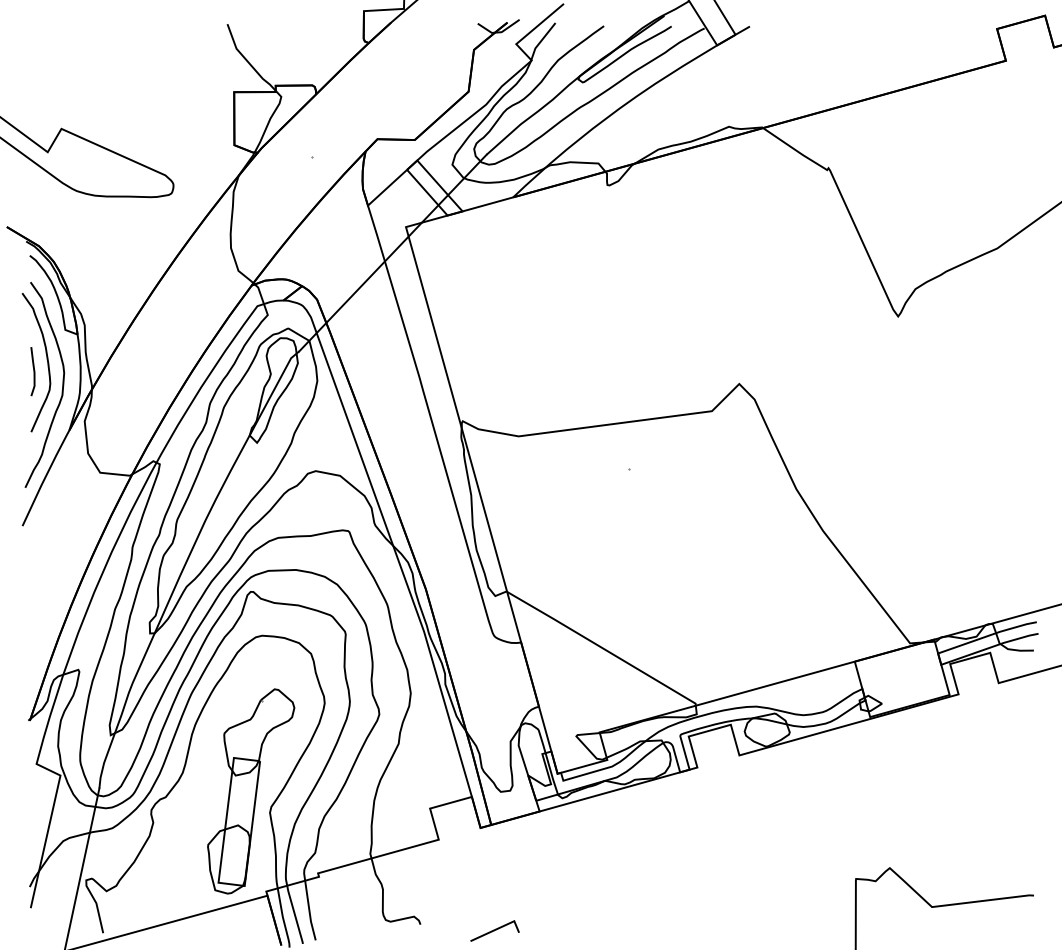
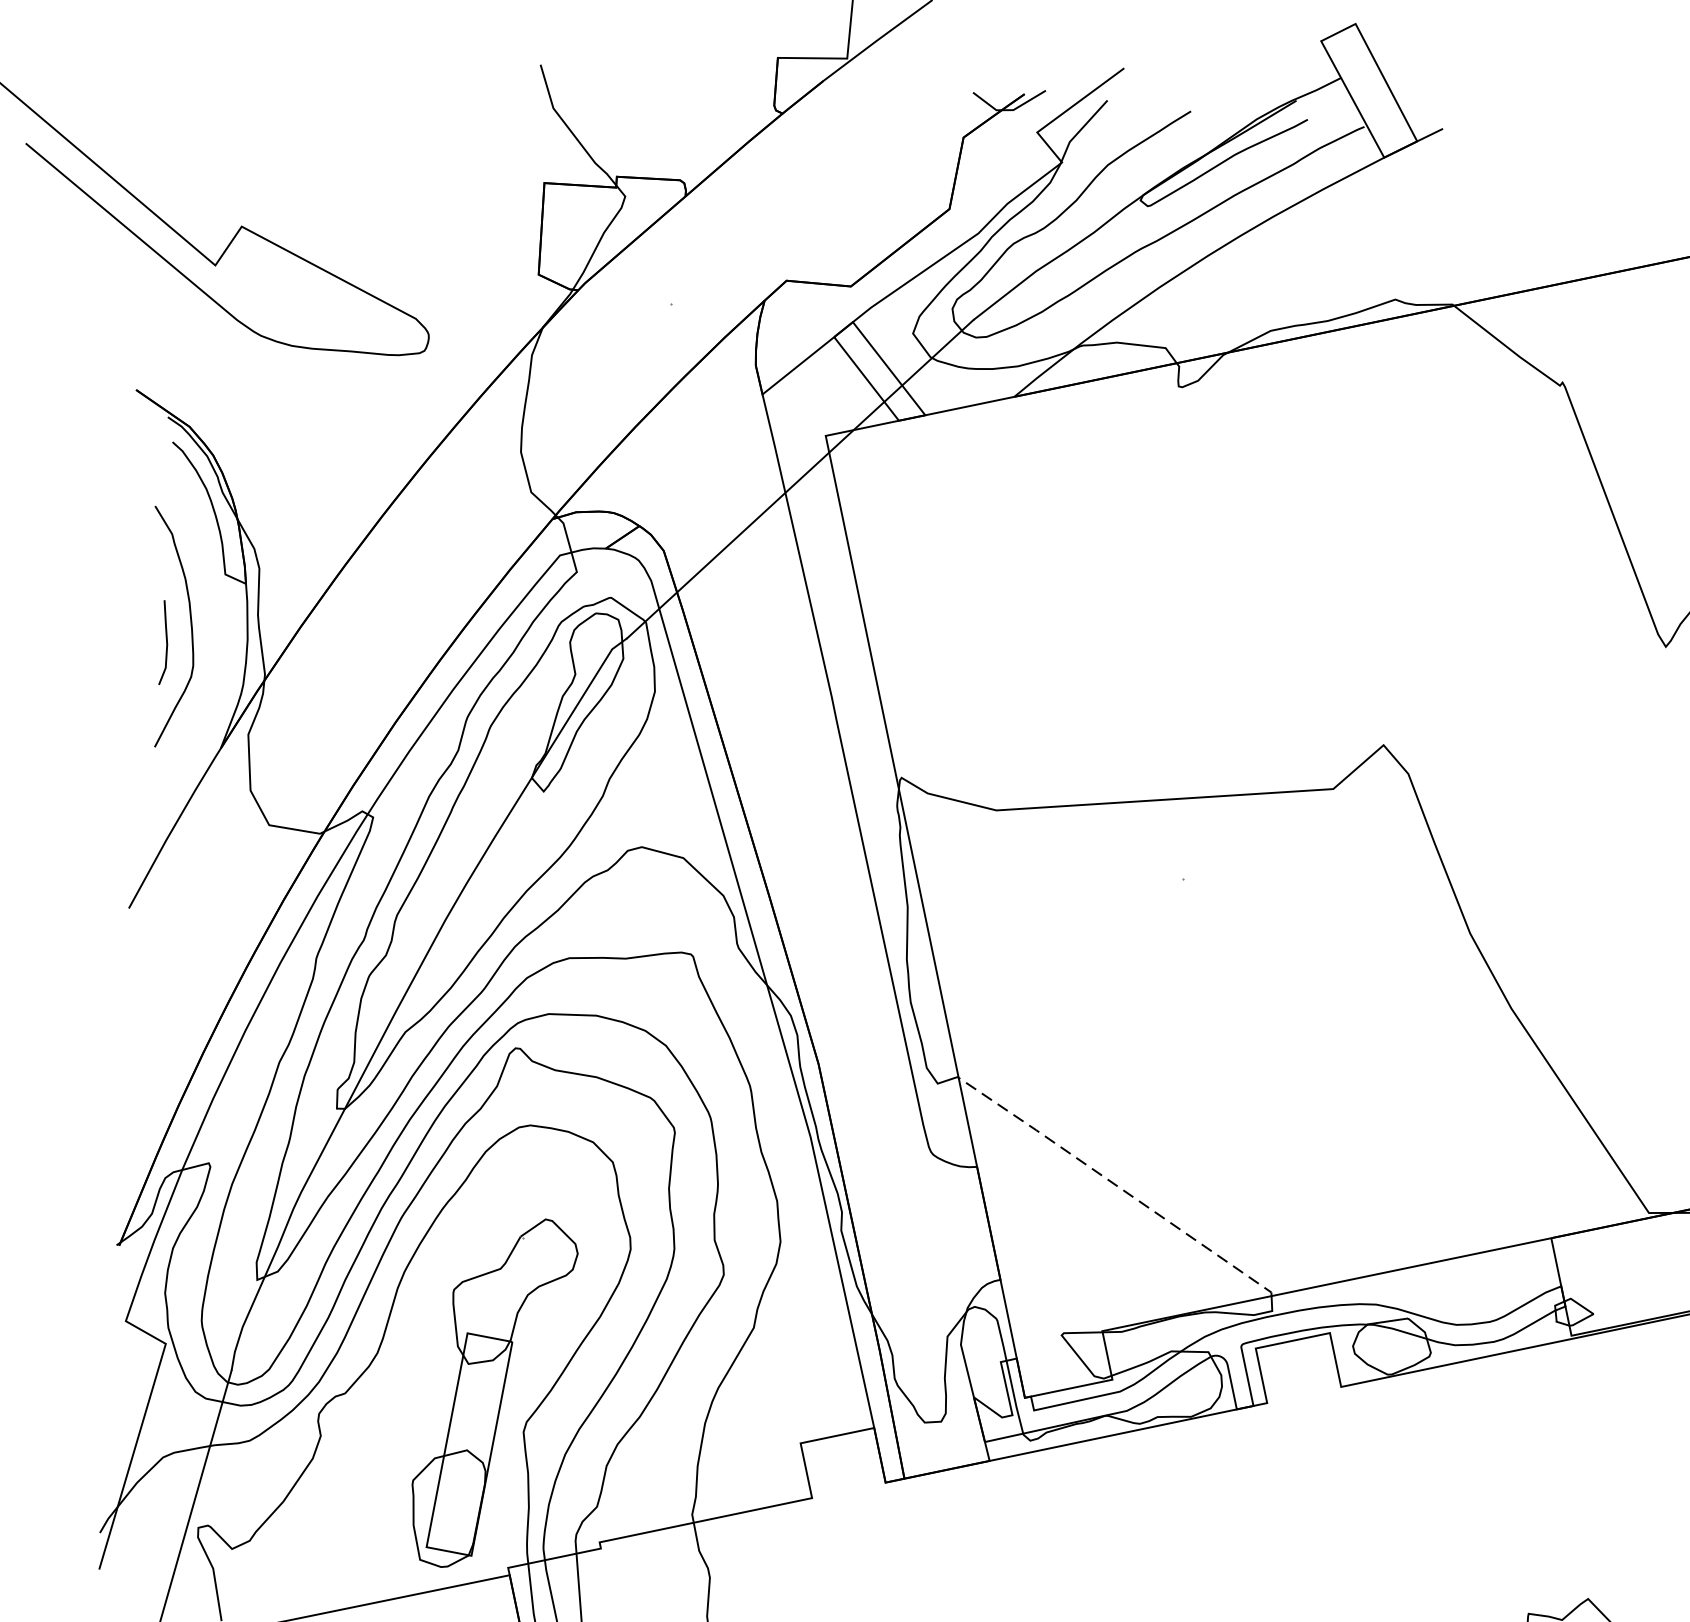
curve: (62, 384) -> (214, 668), removed
line: (601, 647) -> (1115, 1184), solid -> dashed

